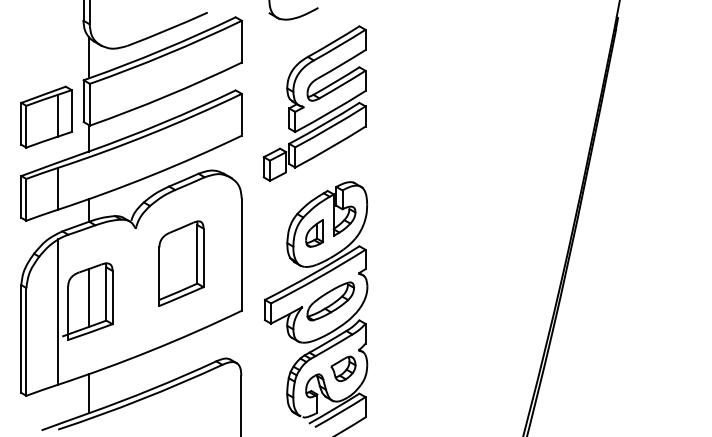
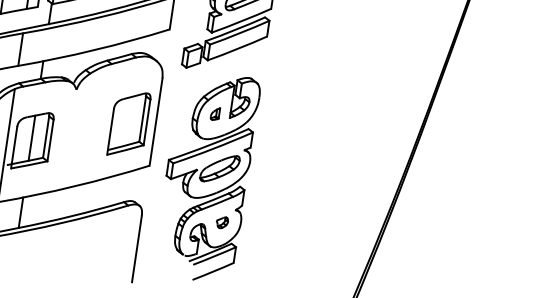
part: (314, 233) -> (215, 113), size x0.6
part: (181, 263) -> (129, 124), moved
part: (343, 368) -> (222, 222), size x0.6

